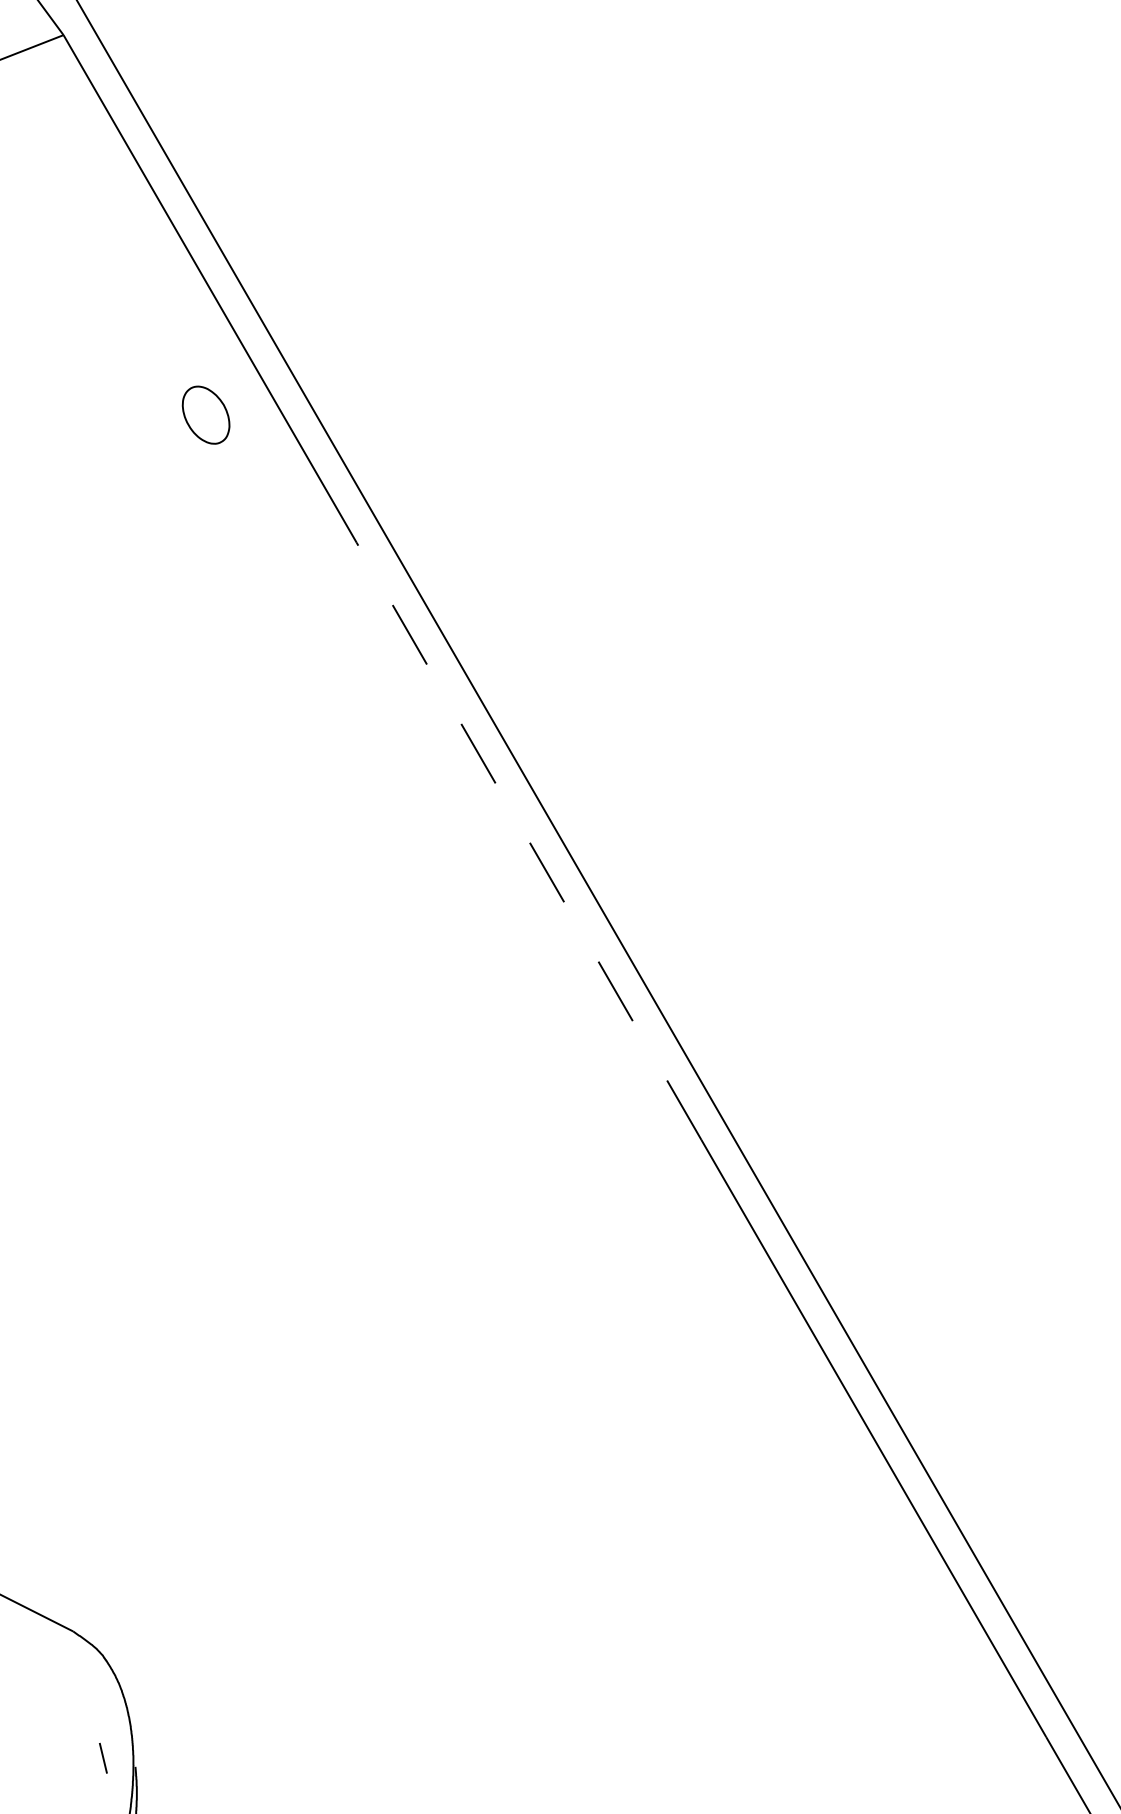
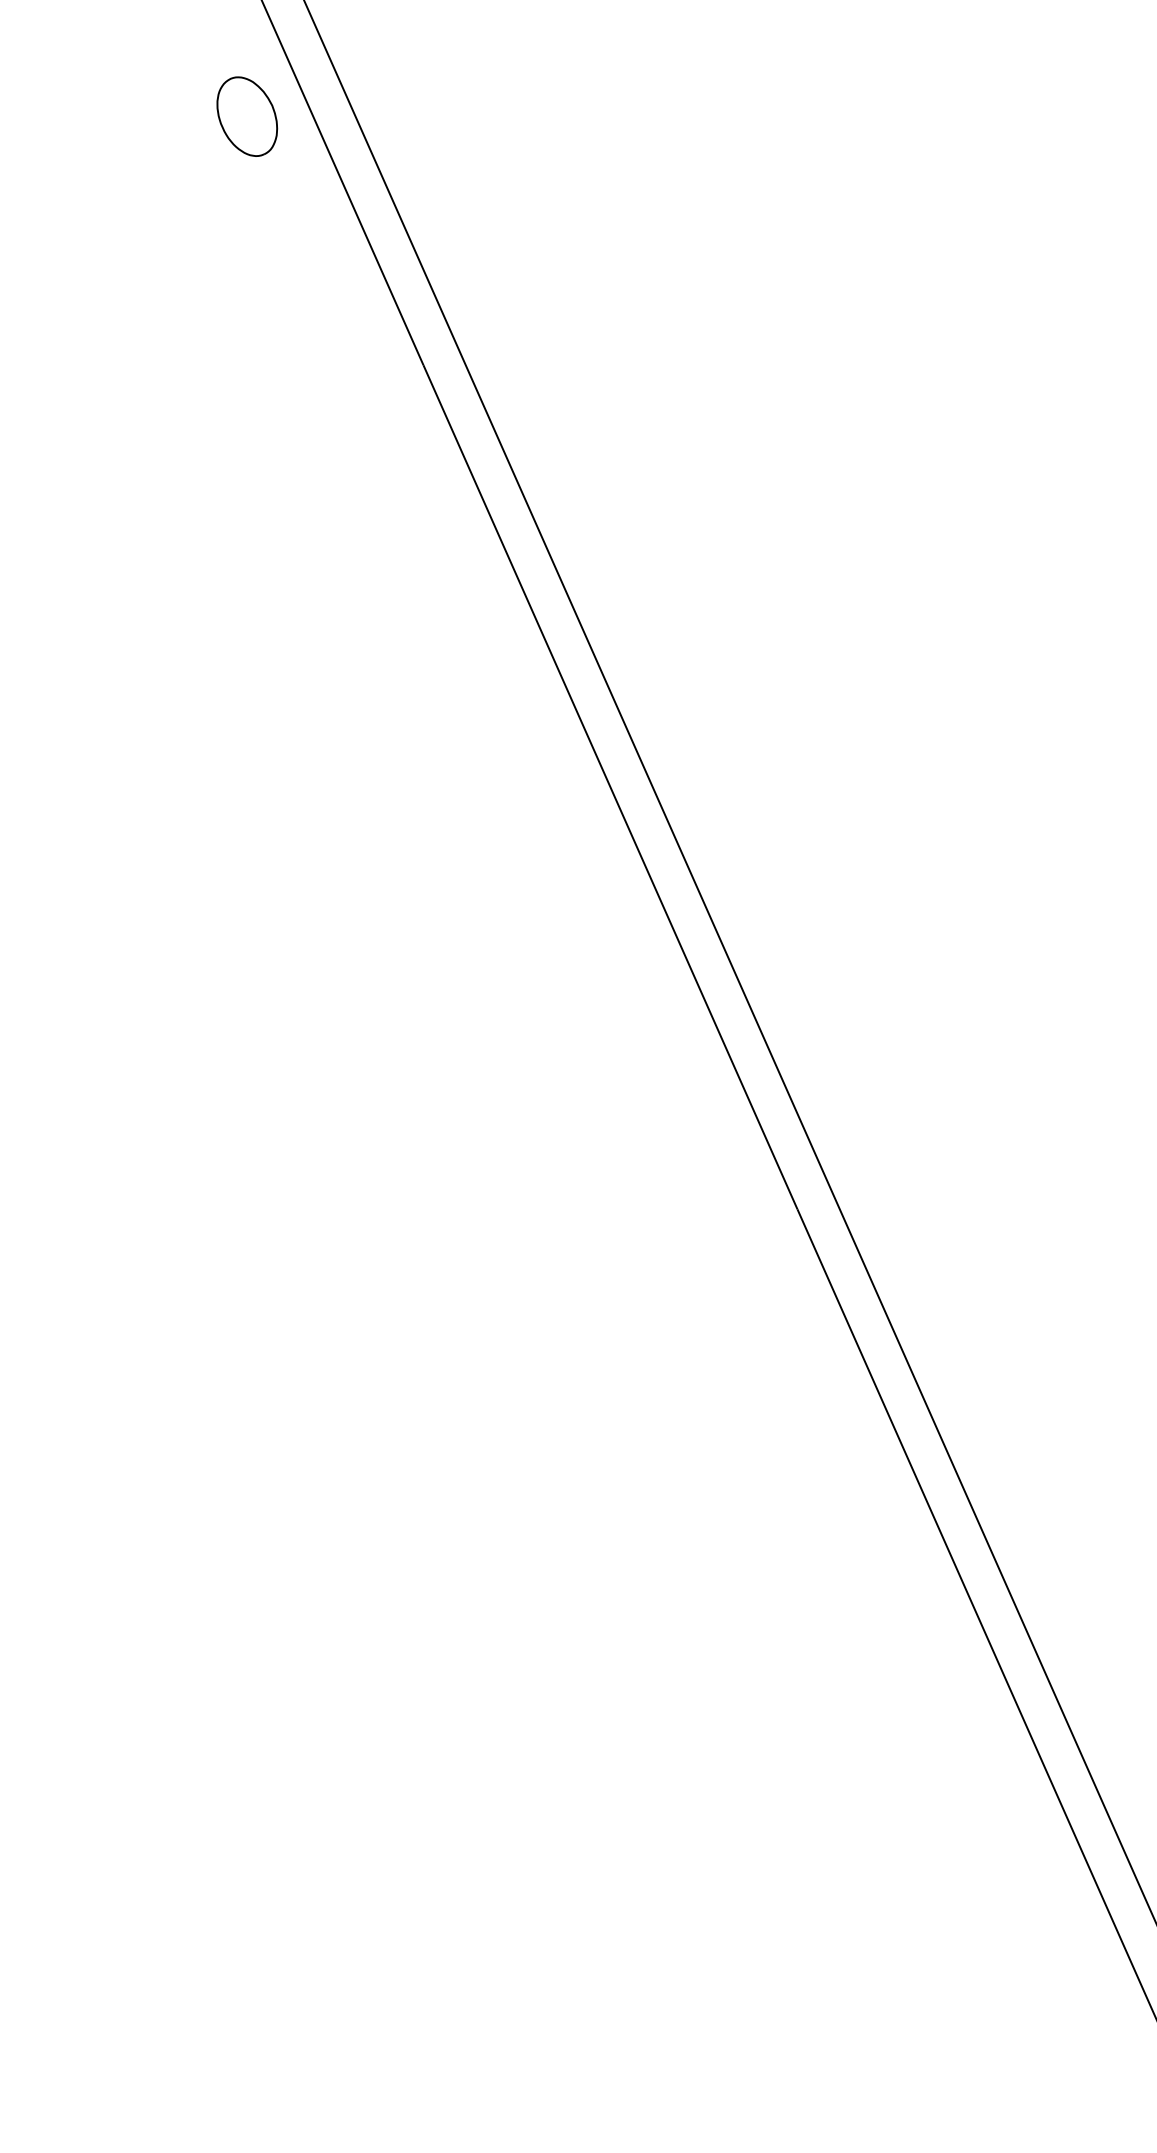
curve: (188, 422) -> (222, 123), moved
line: (529, 841) -> (611, 787), dashed -> solid

